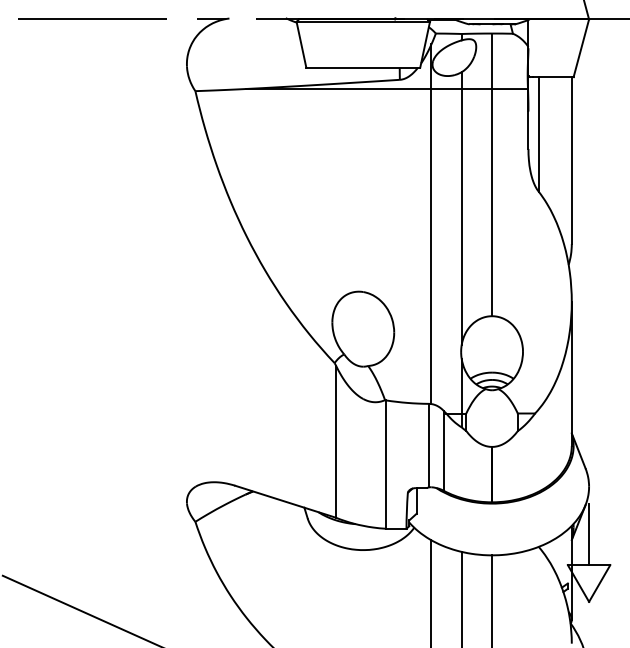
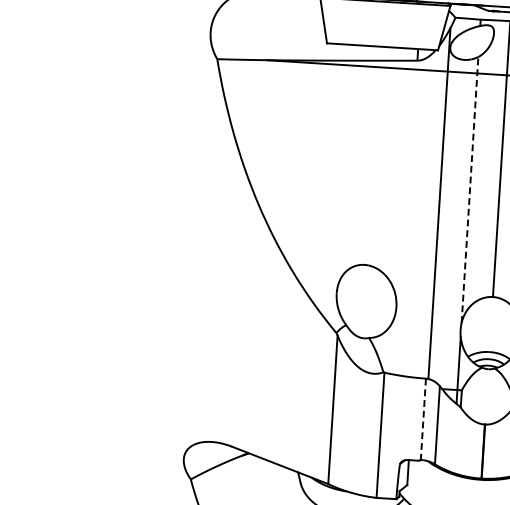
line: (461, 207) -> (469, 189), solid -> dashed
line: (428, 445) -> (422, 419), solid -> dashed

